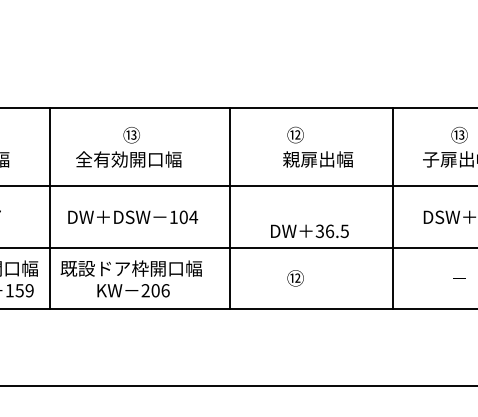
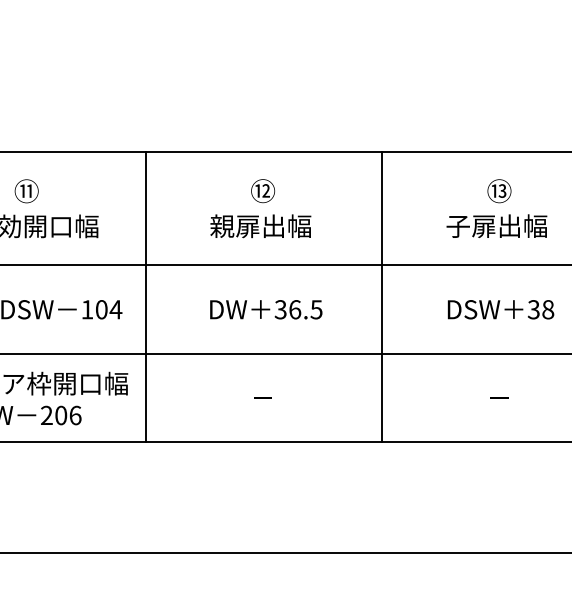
text: (131, 134) -> (26, 190), ⑬ -> ⑪
text: (317, 159) -> (259, 226), moved
line: (230, 208) -> (146, 296), moved
line: (393, 208) -> (382, 296), moved
text: (309, 231) -> (265, 309), moved
text: (295, 278) -> (262, 397), ⑫ -> －

